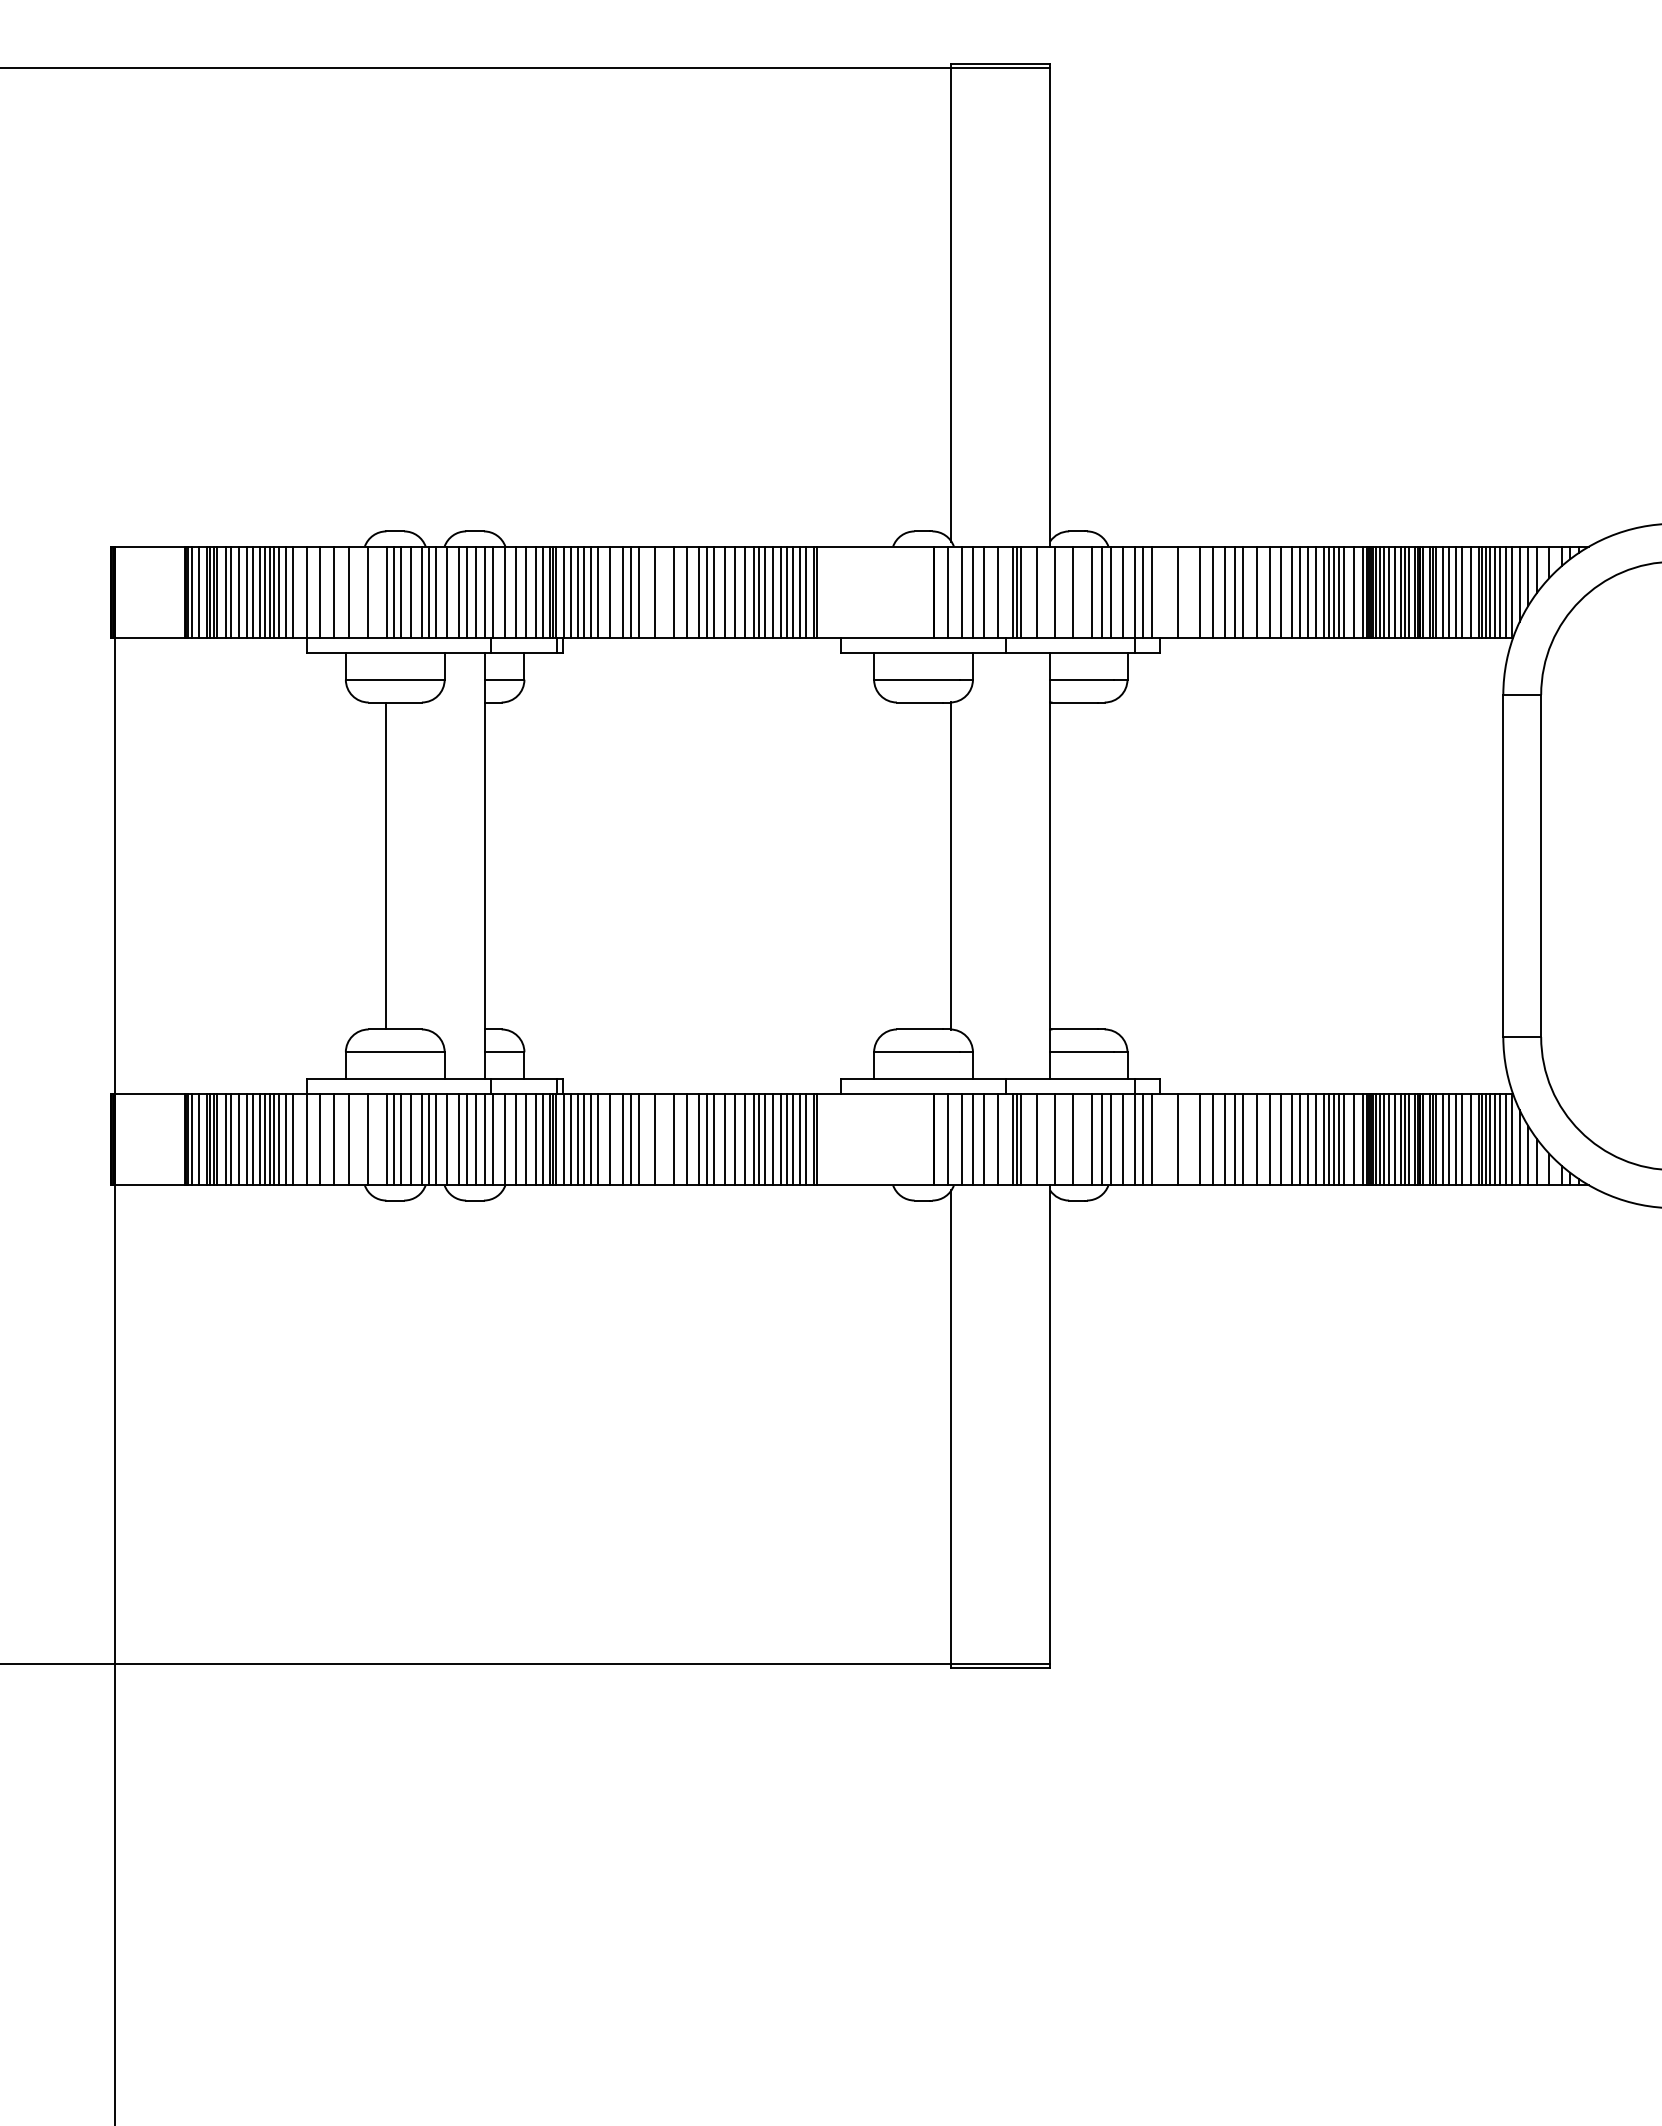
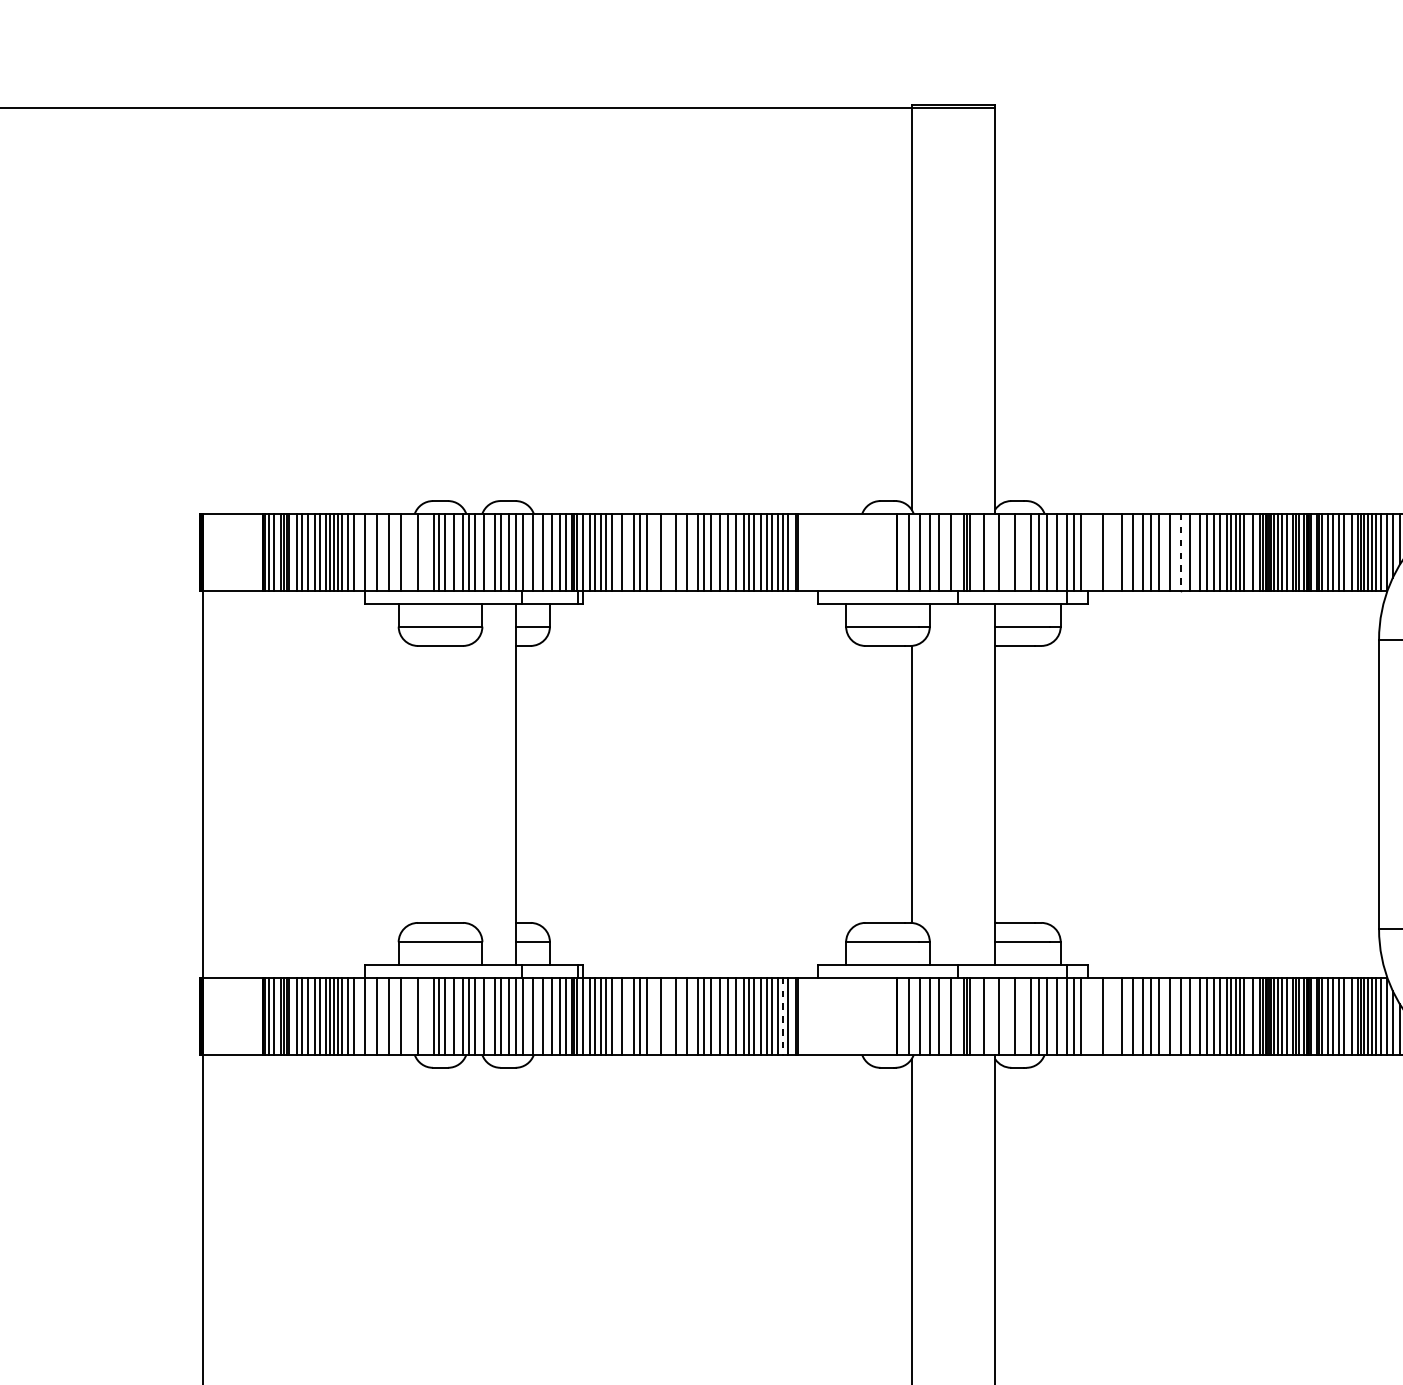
line: (1269, 592) -> (1181, 552), solid -> dashed
line: (385, 865) -> (432, 784), removed
line: (799, 1139) -> (782, 1016), solid -> dashed

